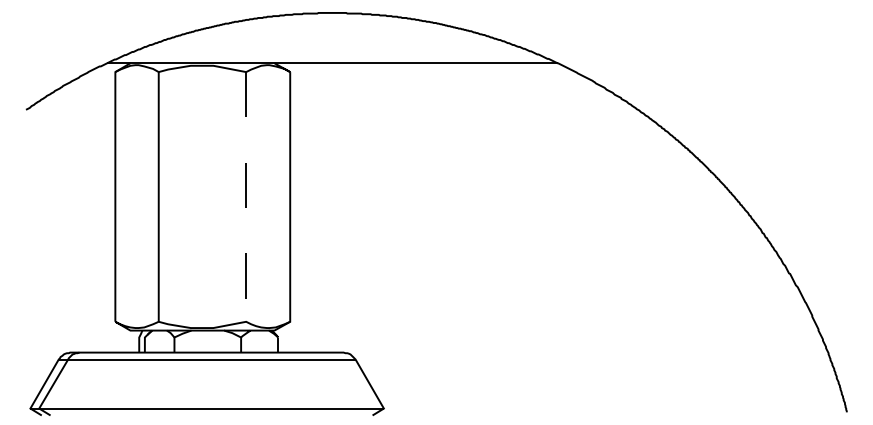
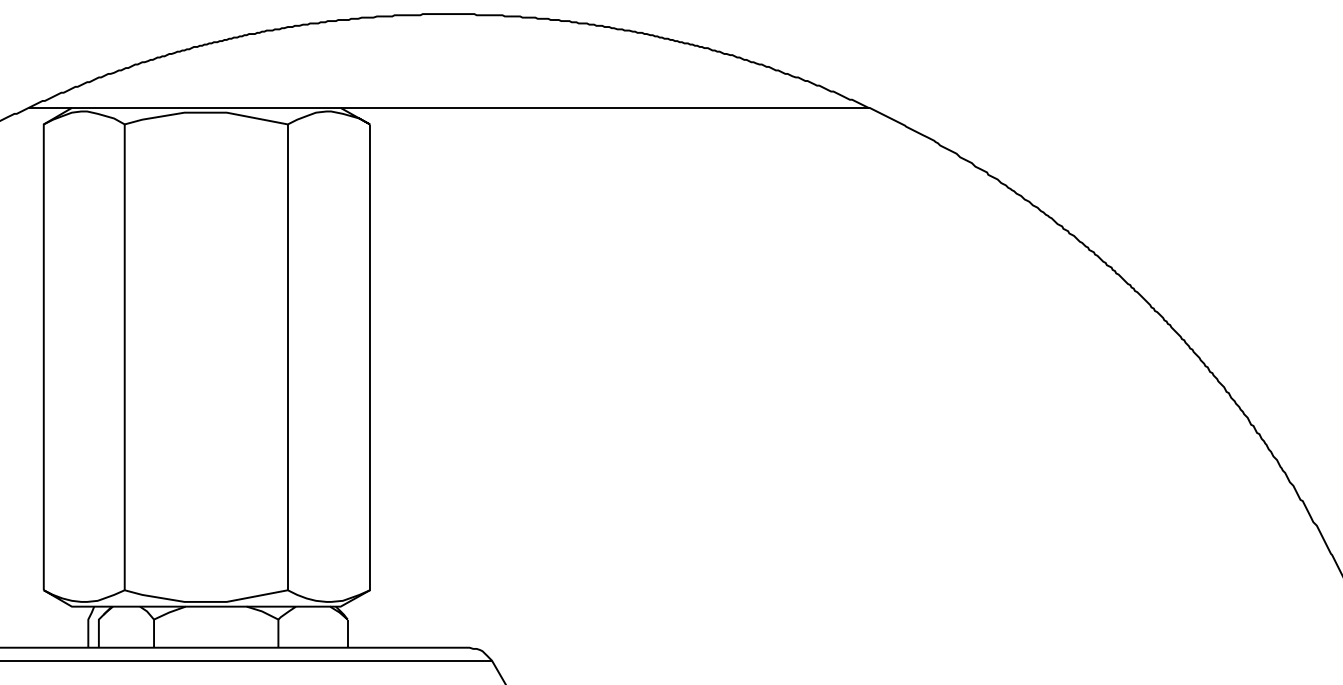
line: (246, 196) -> (288, 356), dashed -> solid

